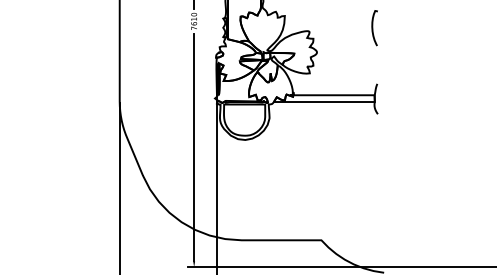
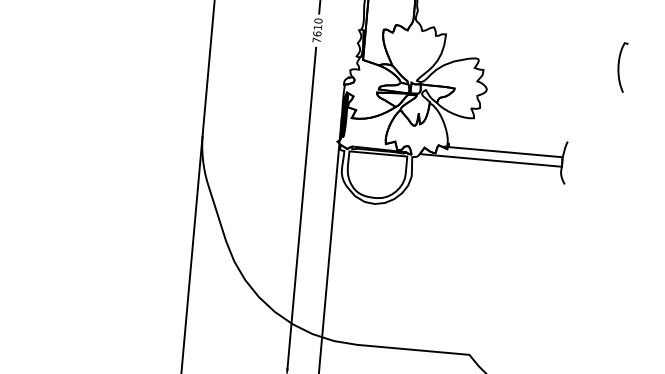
curve: (373, 28) -> (620, 67), moved

